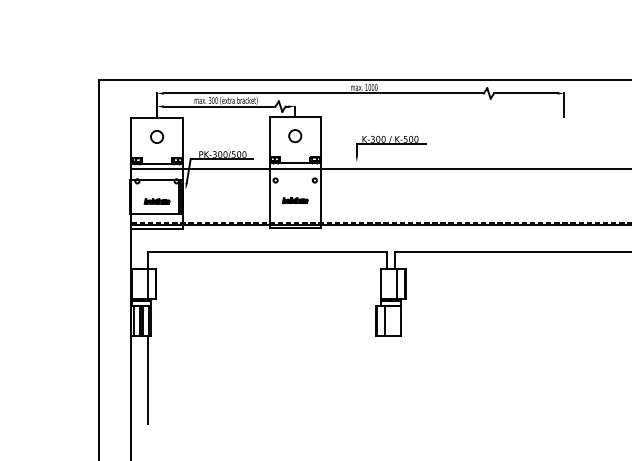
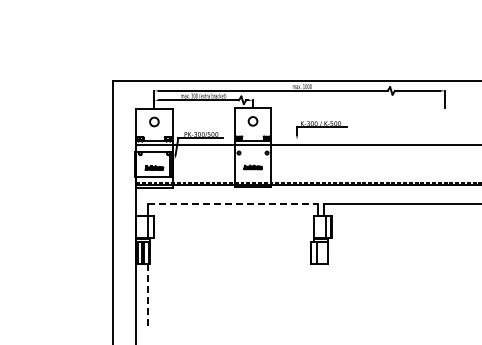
line: (267, 252) -> (233, 204), solid -> dashed
line: (147, 380) -> (147, 295), solid -> dashed

